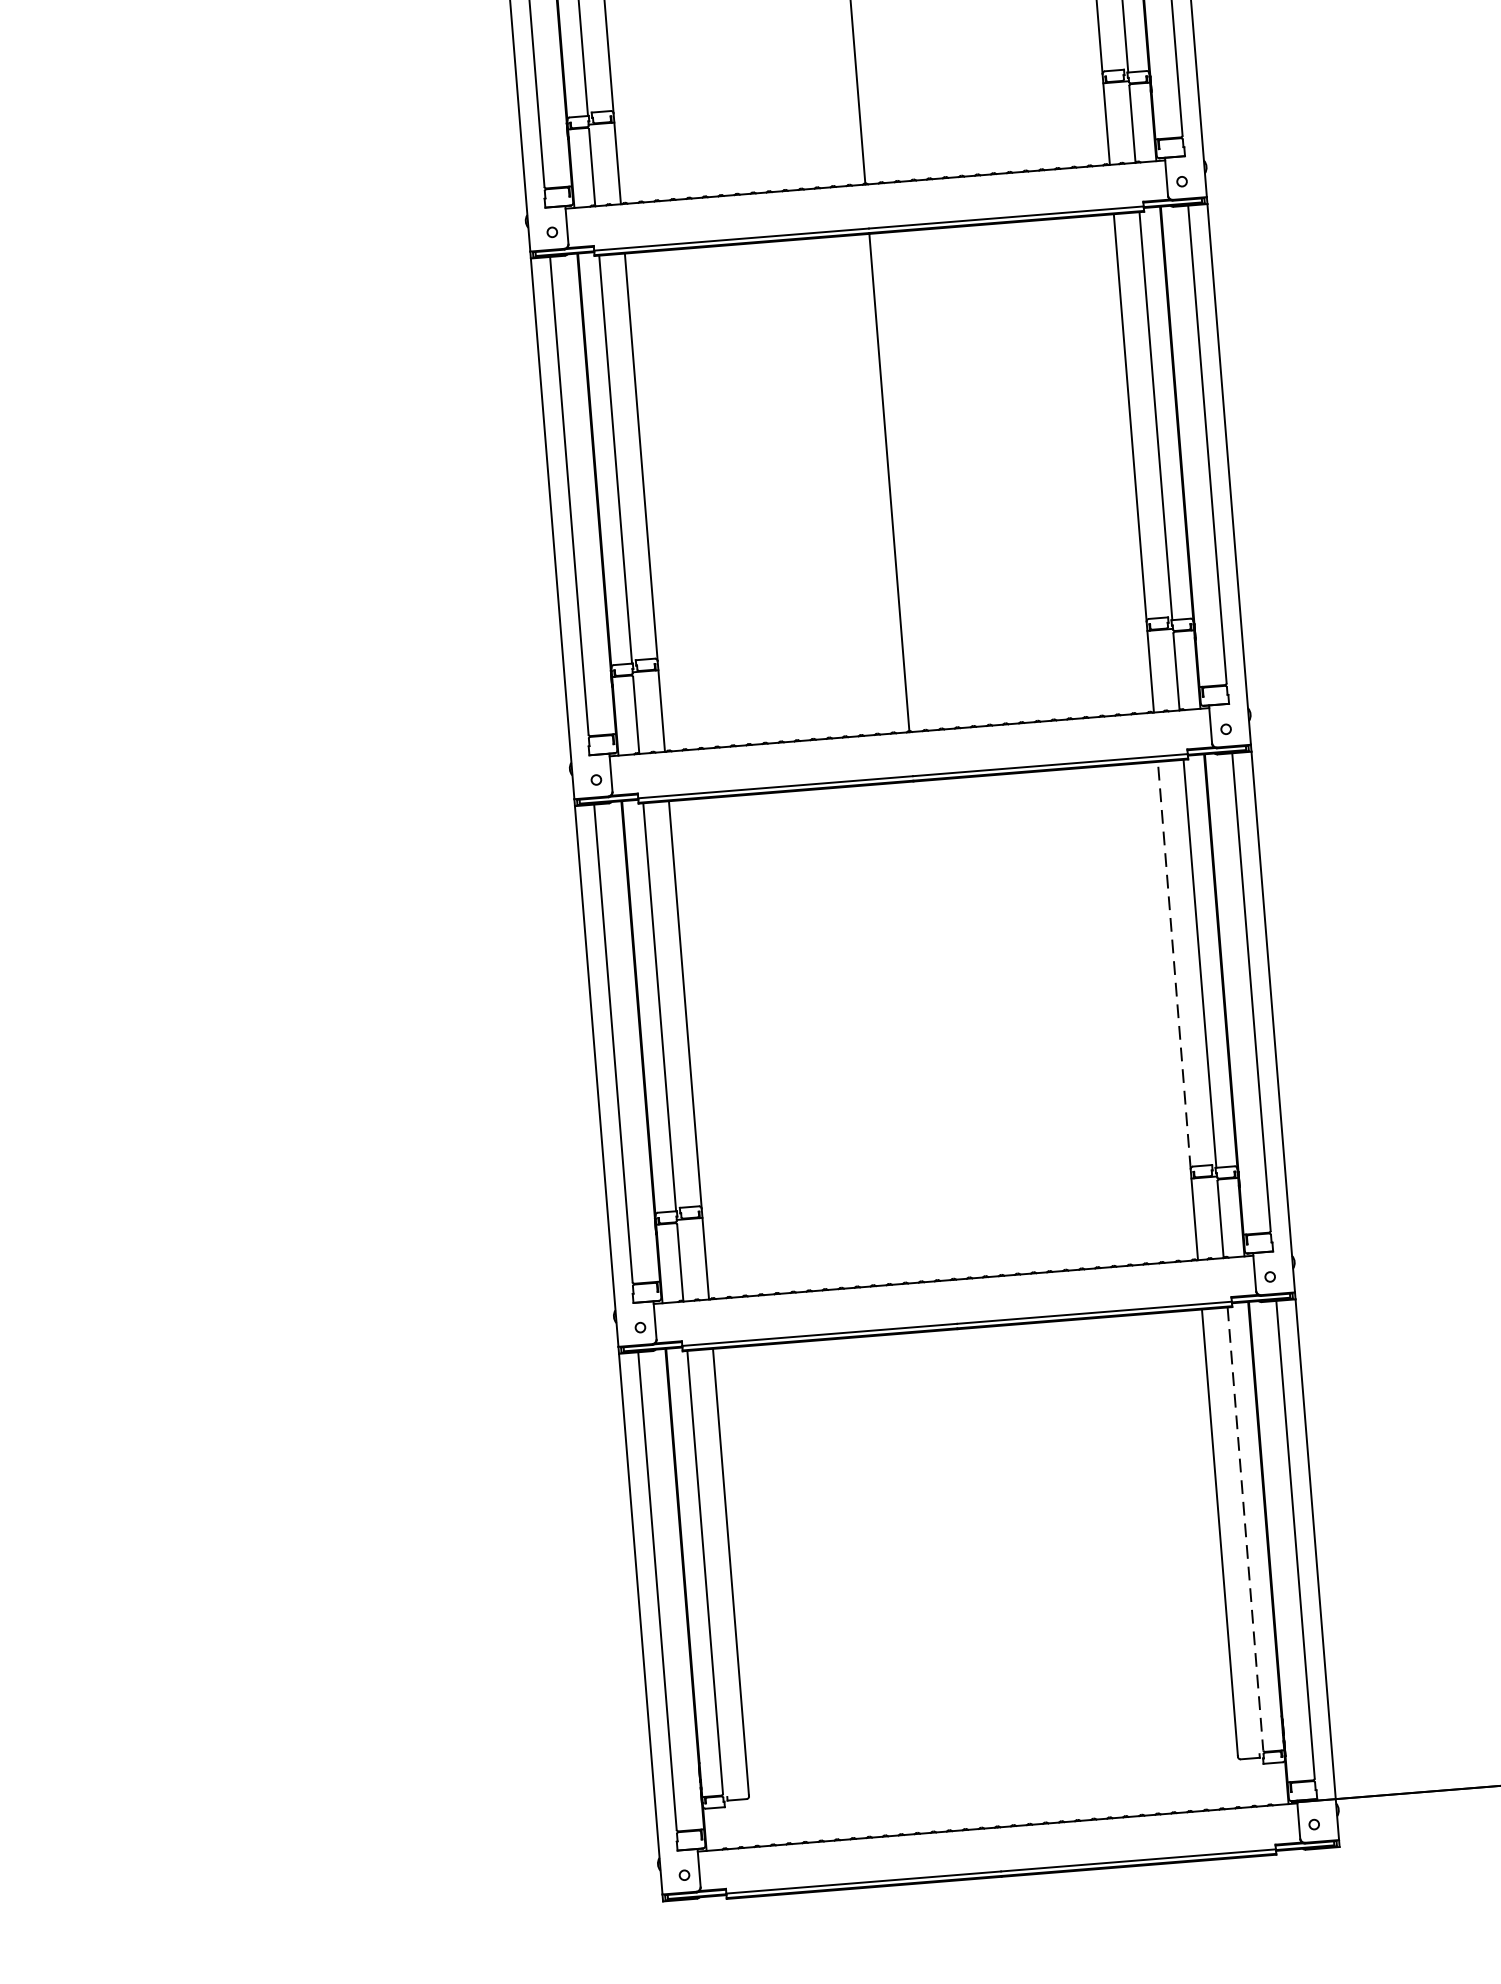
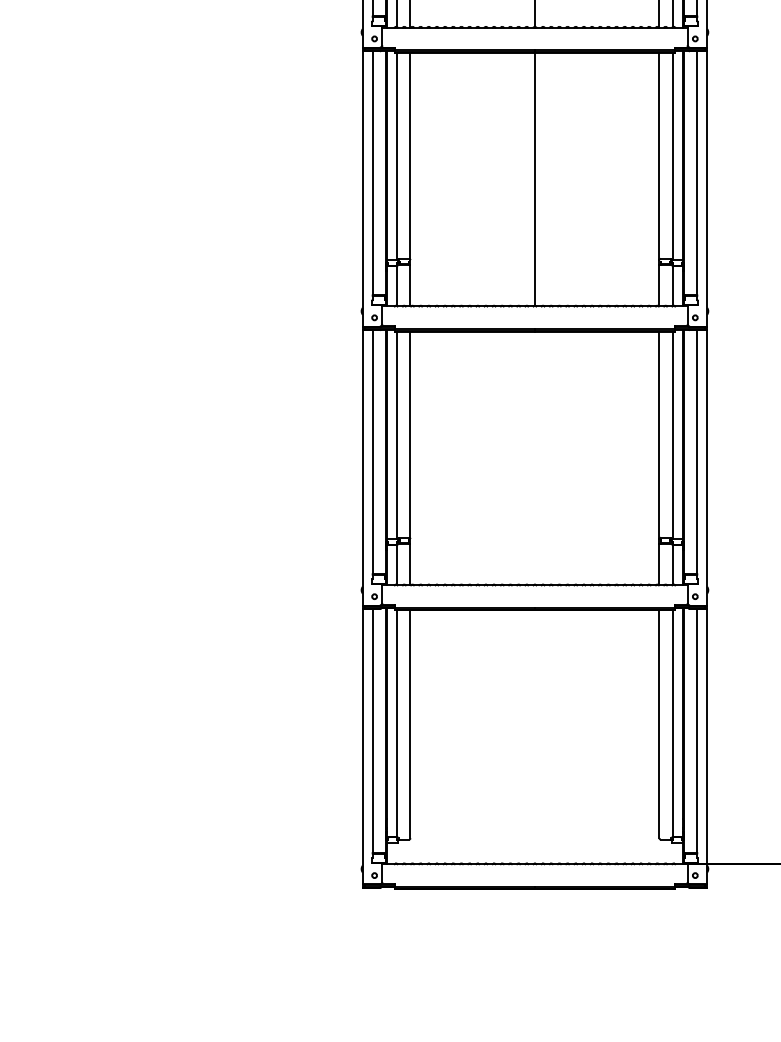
line: (1174, 966) -> (659, 435), dashed -> solid
line: (1245, 1529) -> (672, 723), dashed -> solid

